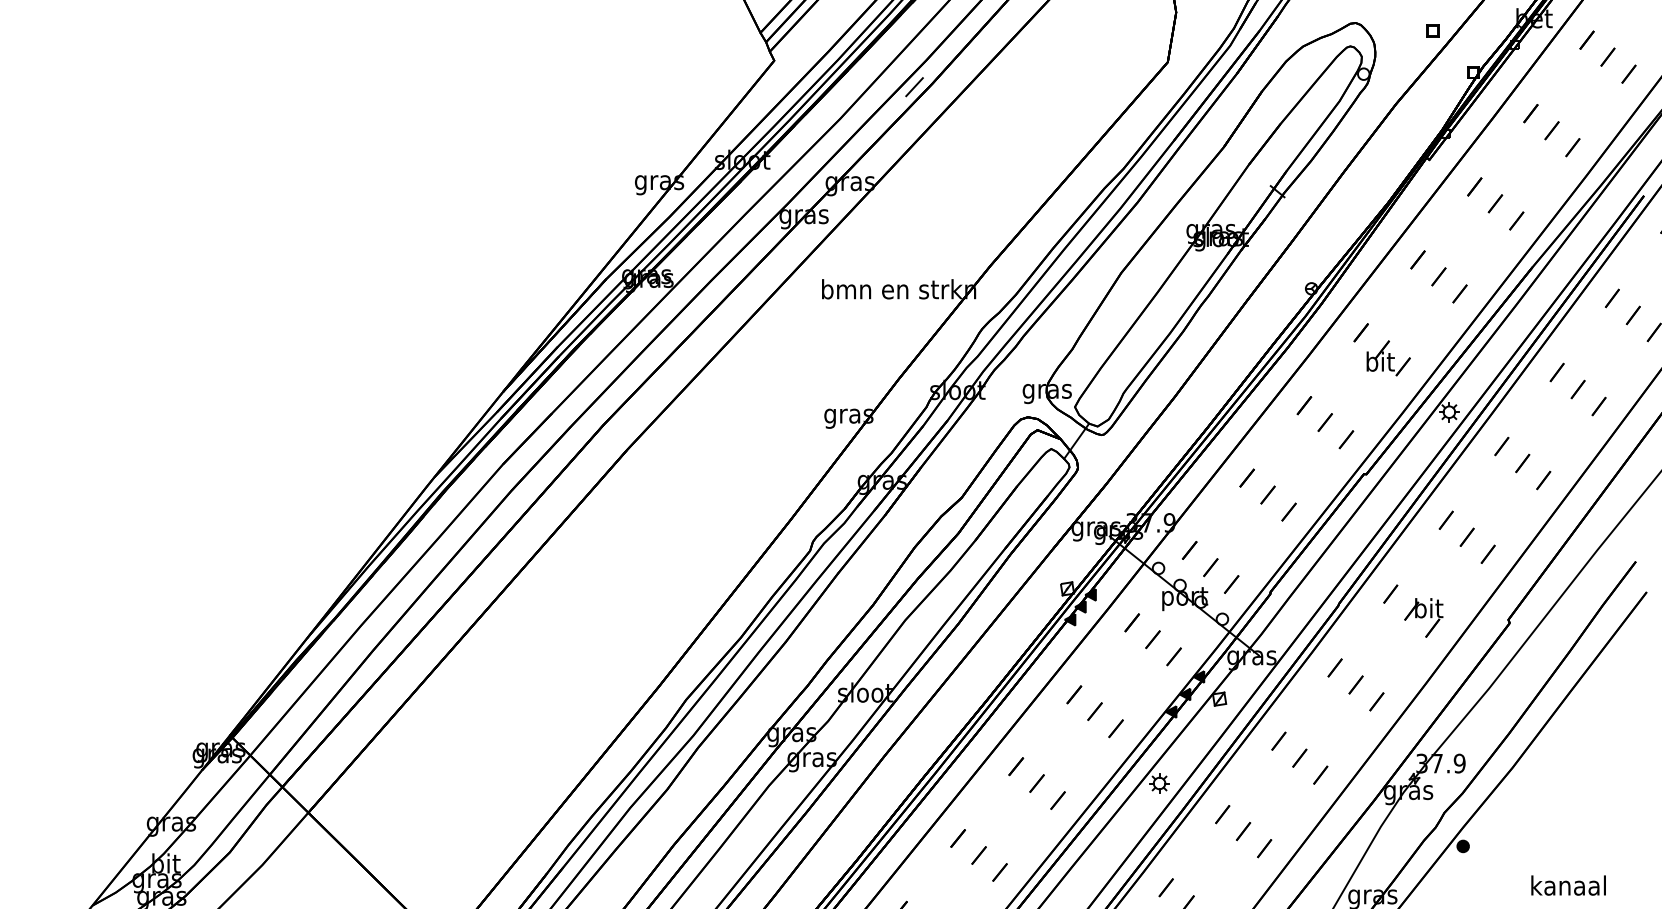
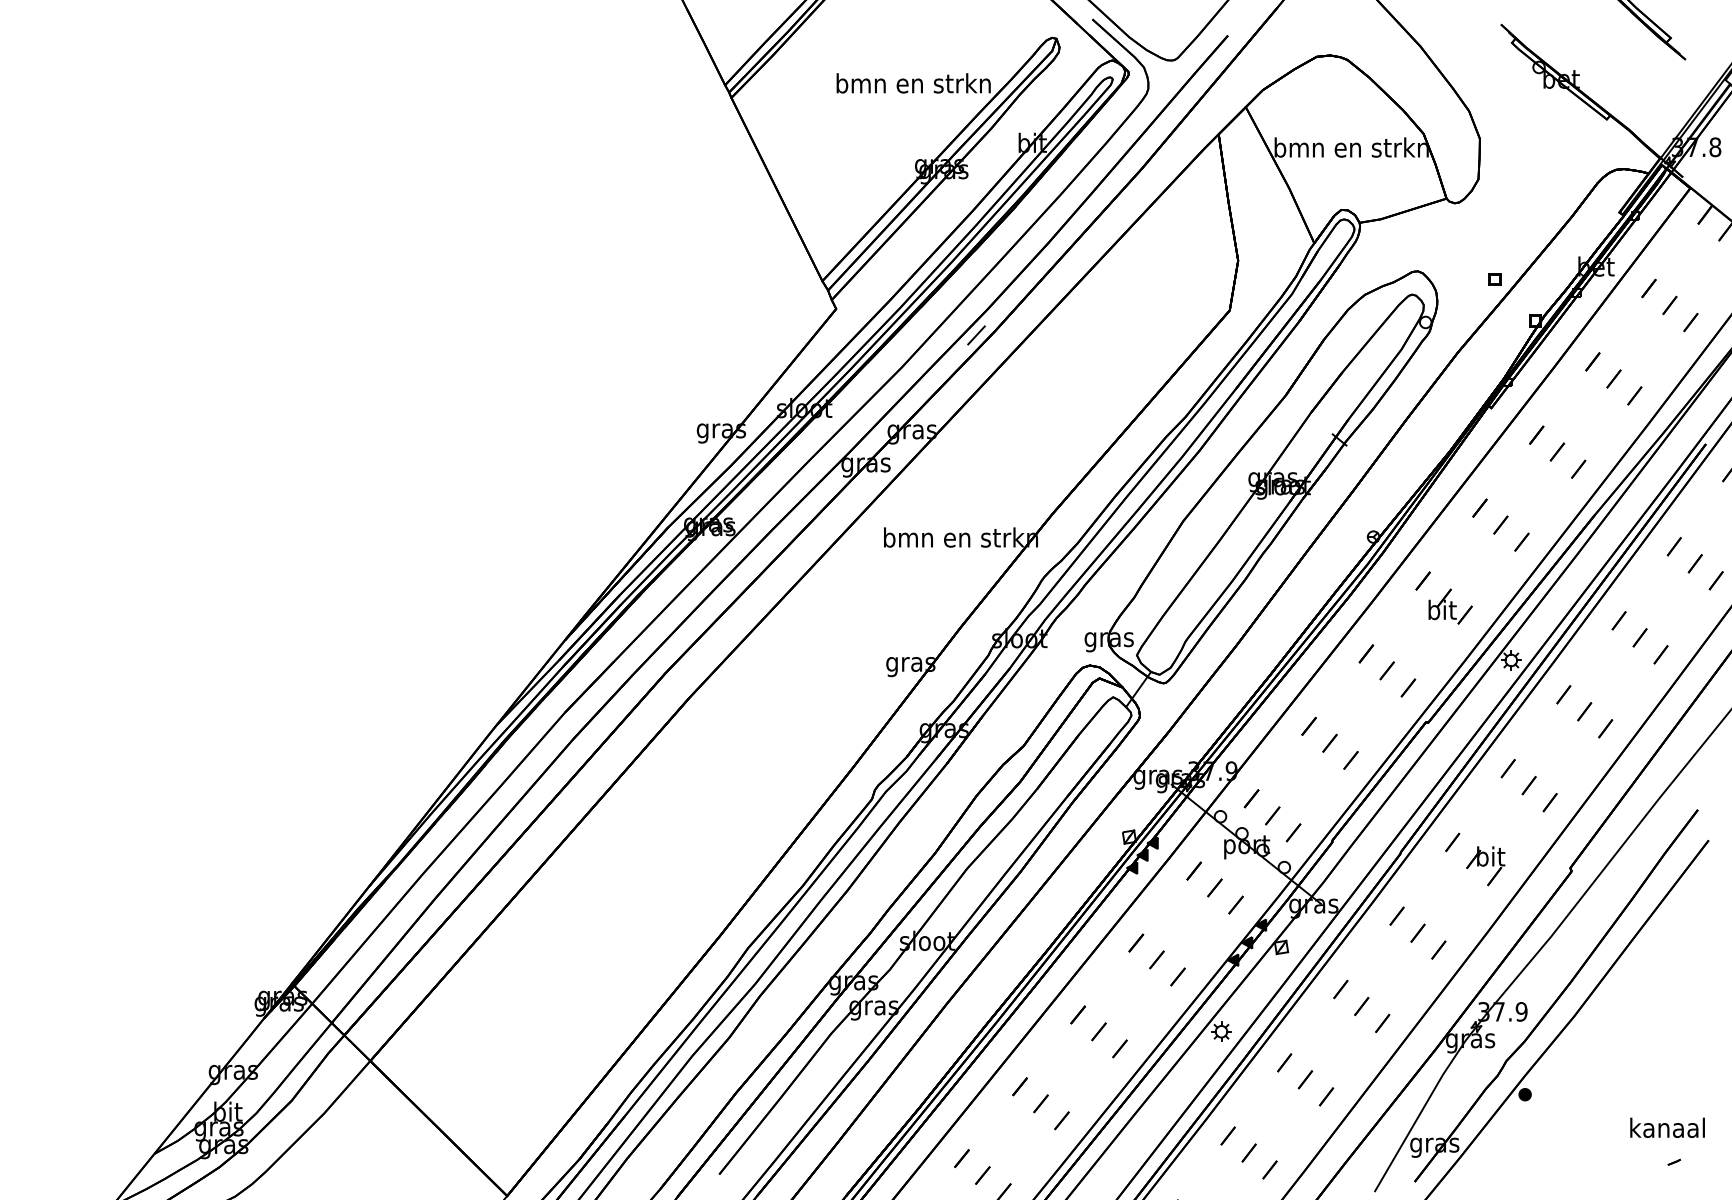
text: (1568, 885) -> (1667, 1127), moved

